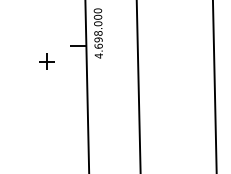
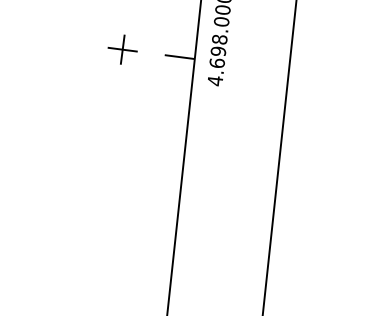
part: (46, 61) -> (121, 49), moved

